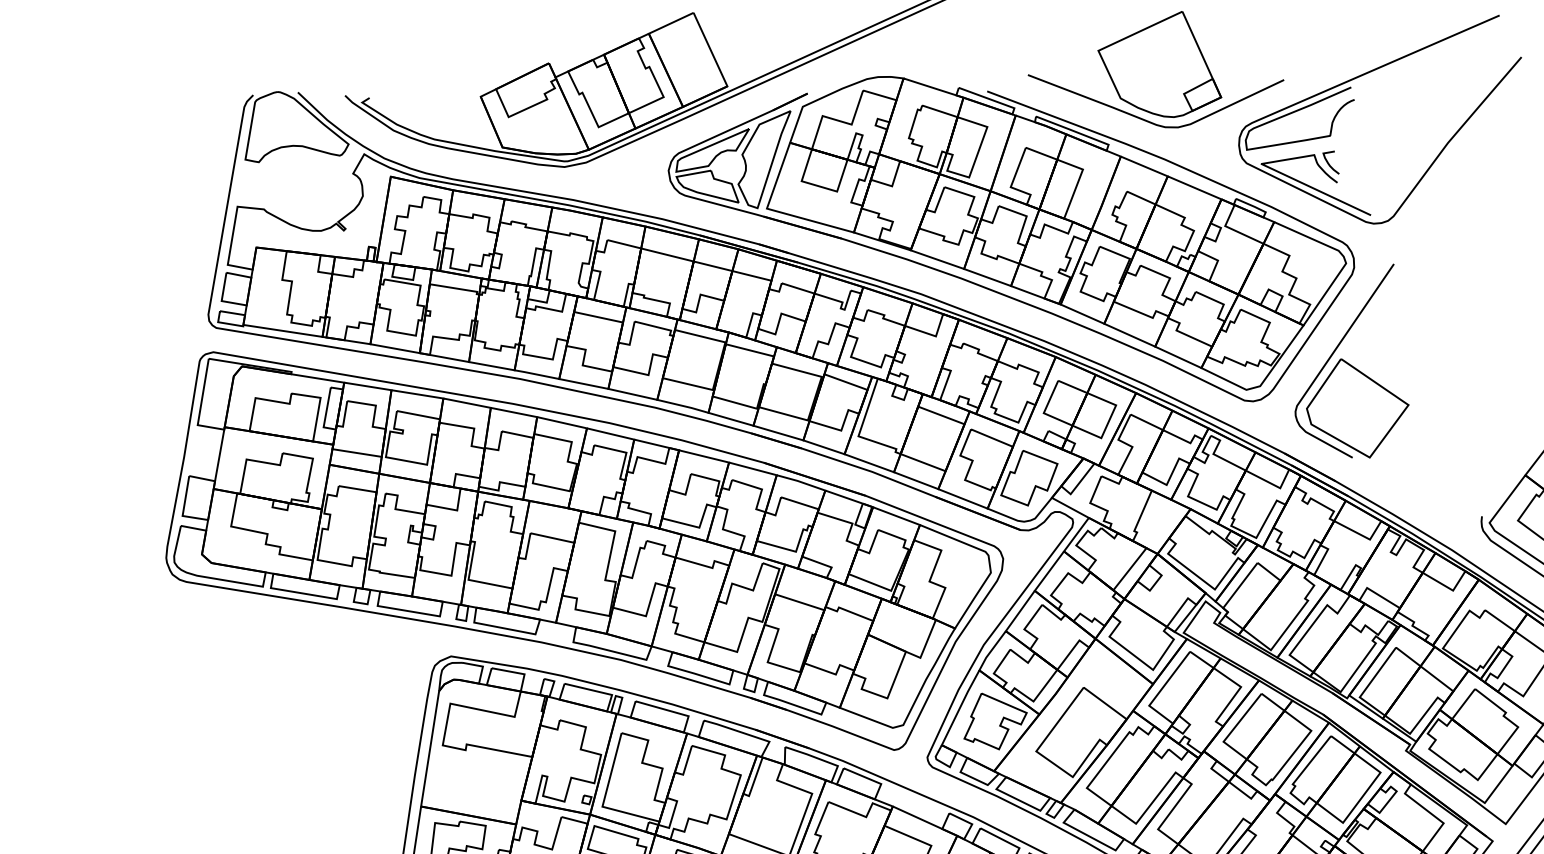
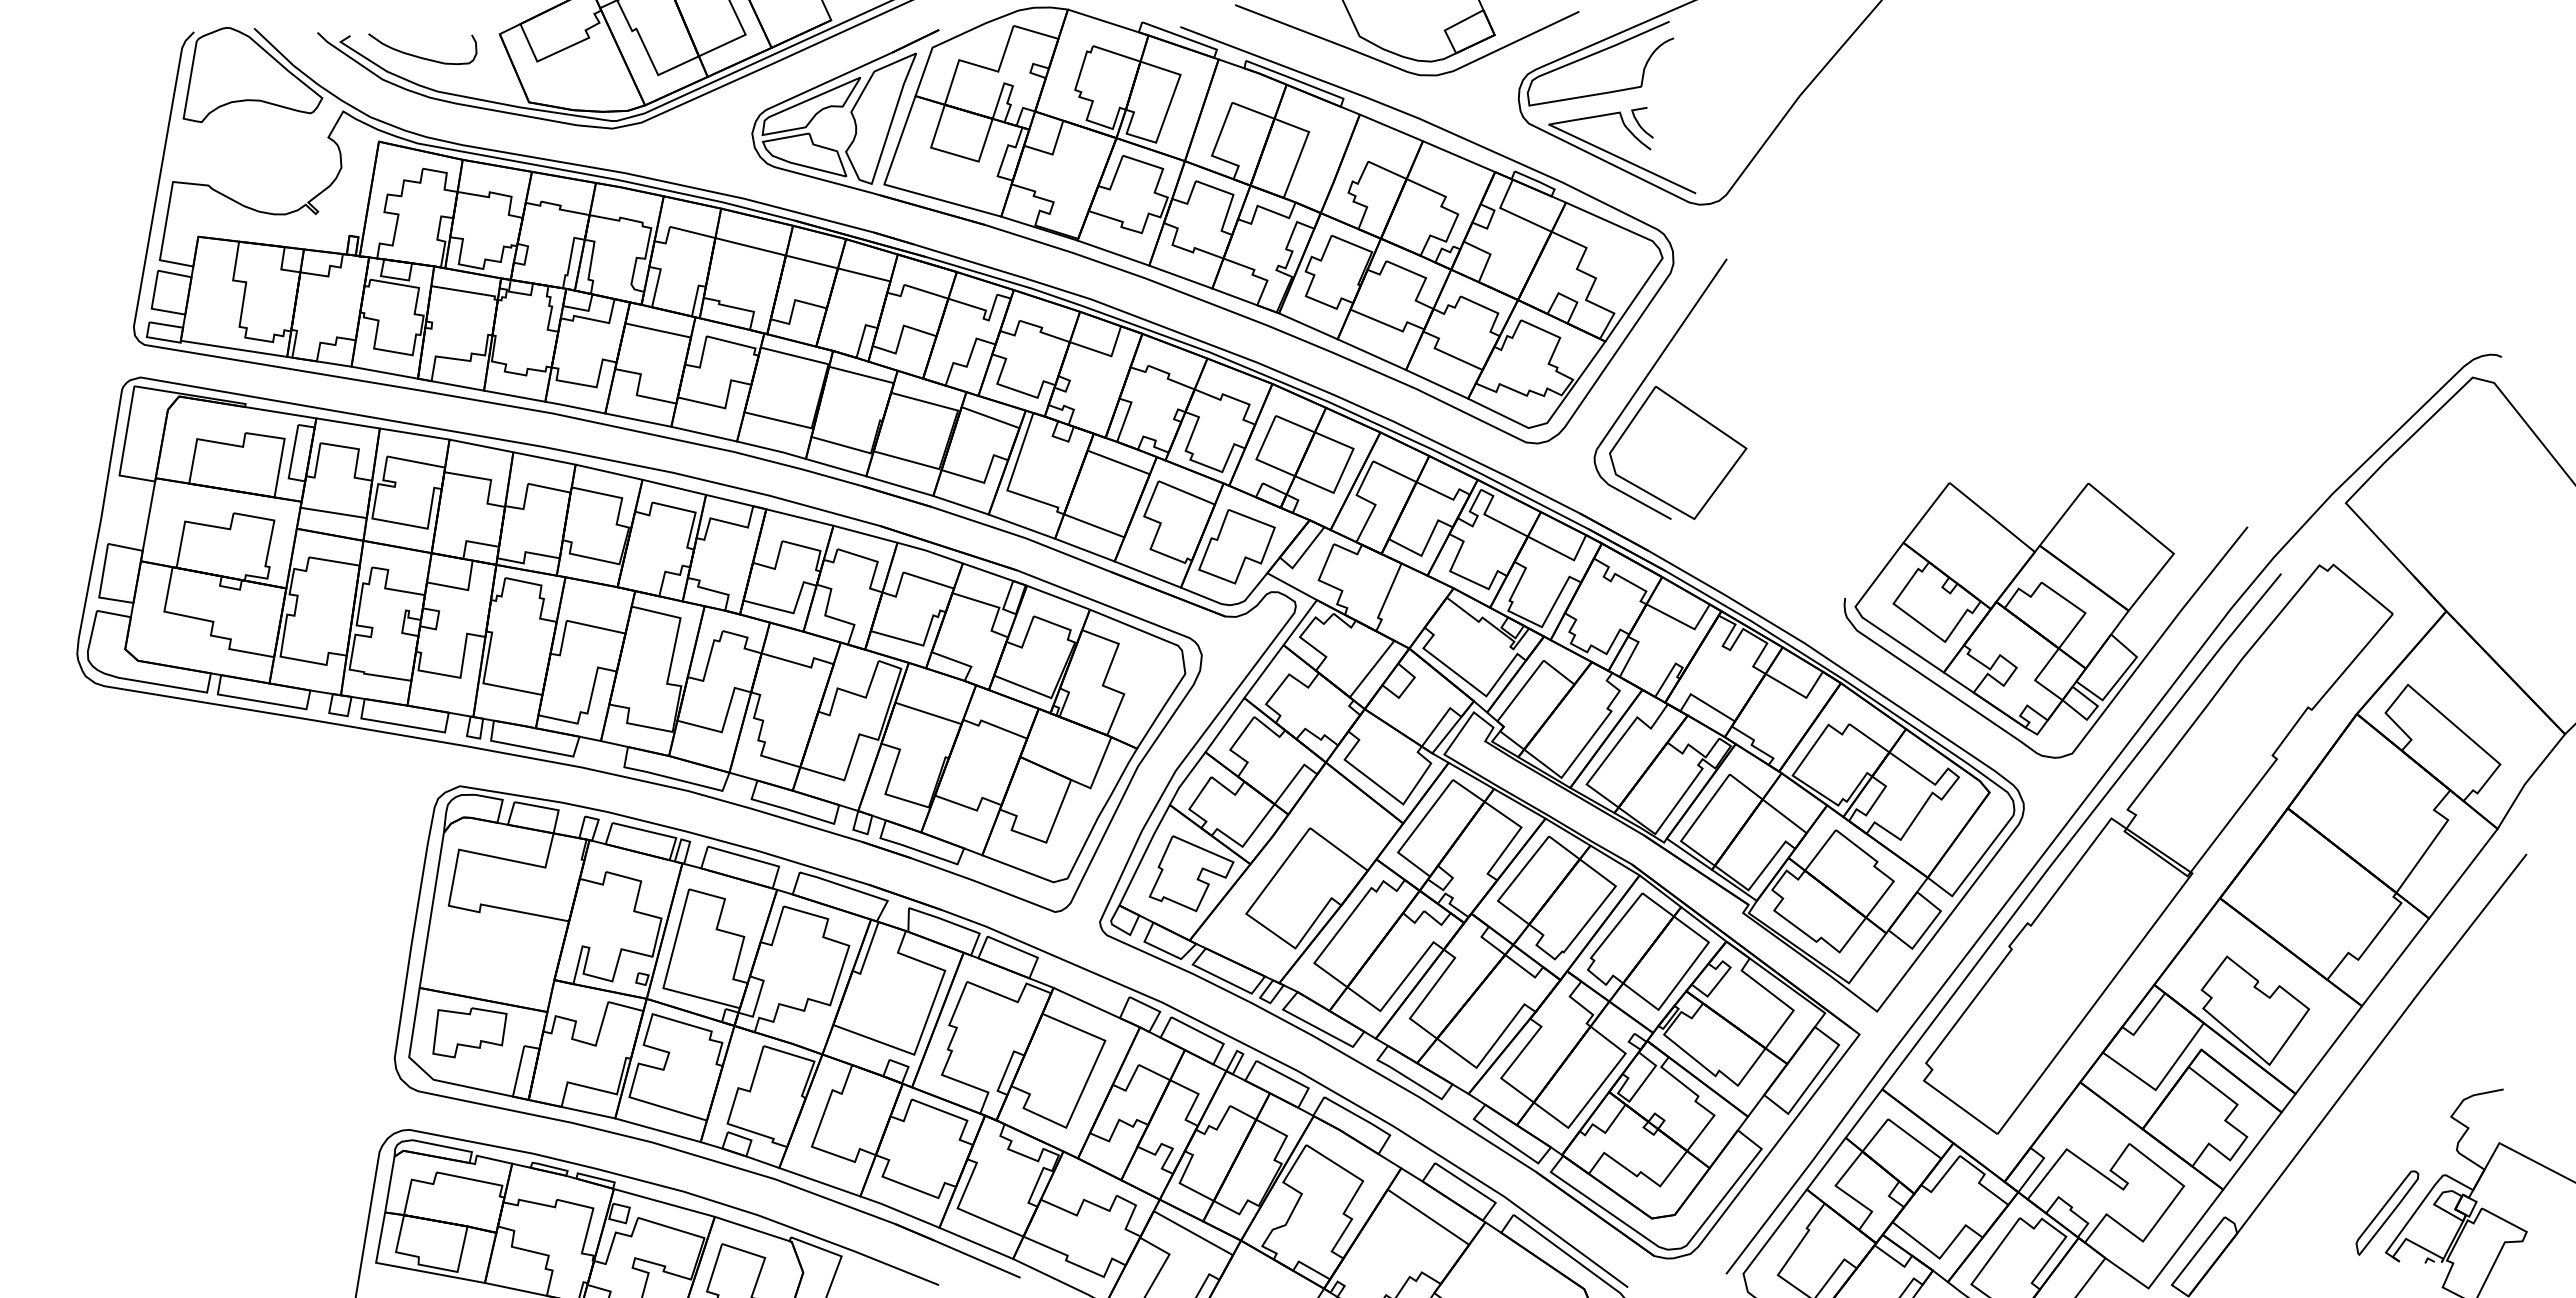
curve: (421, 113) -> (420, 56), added

